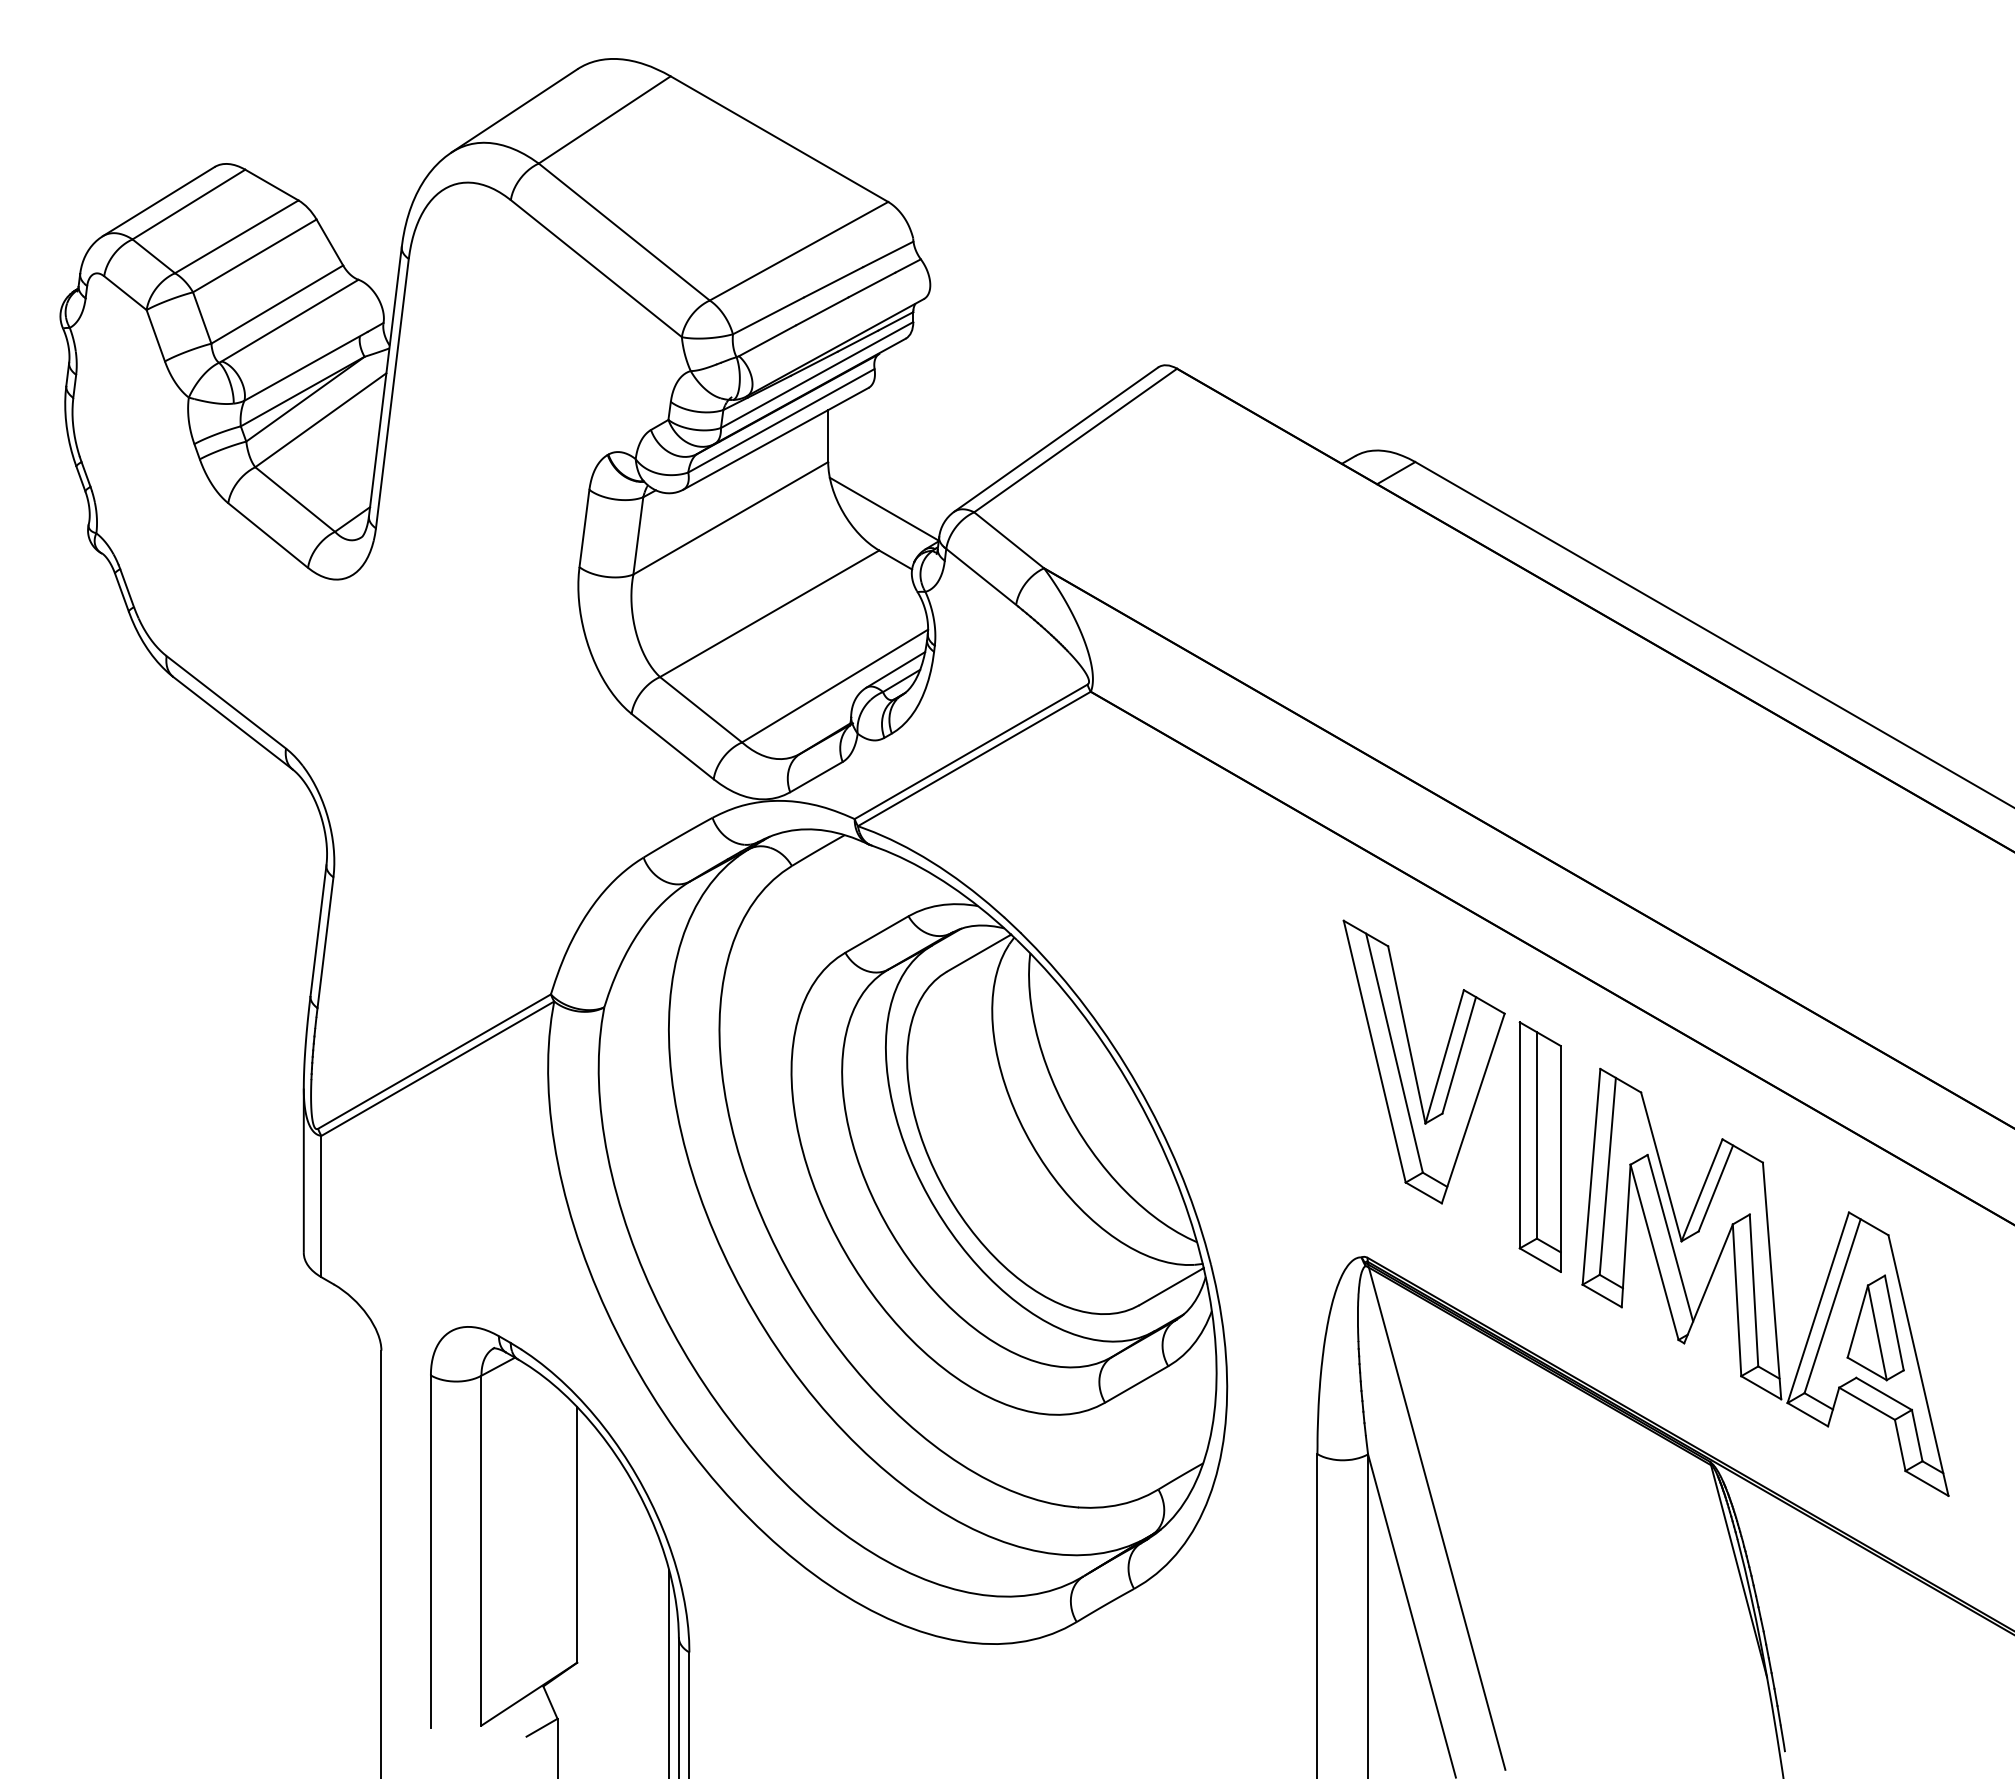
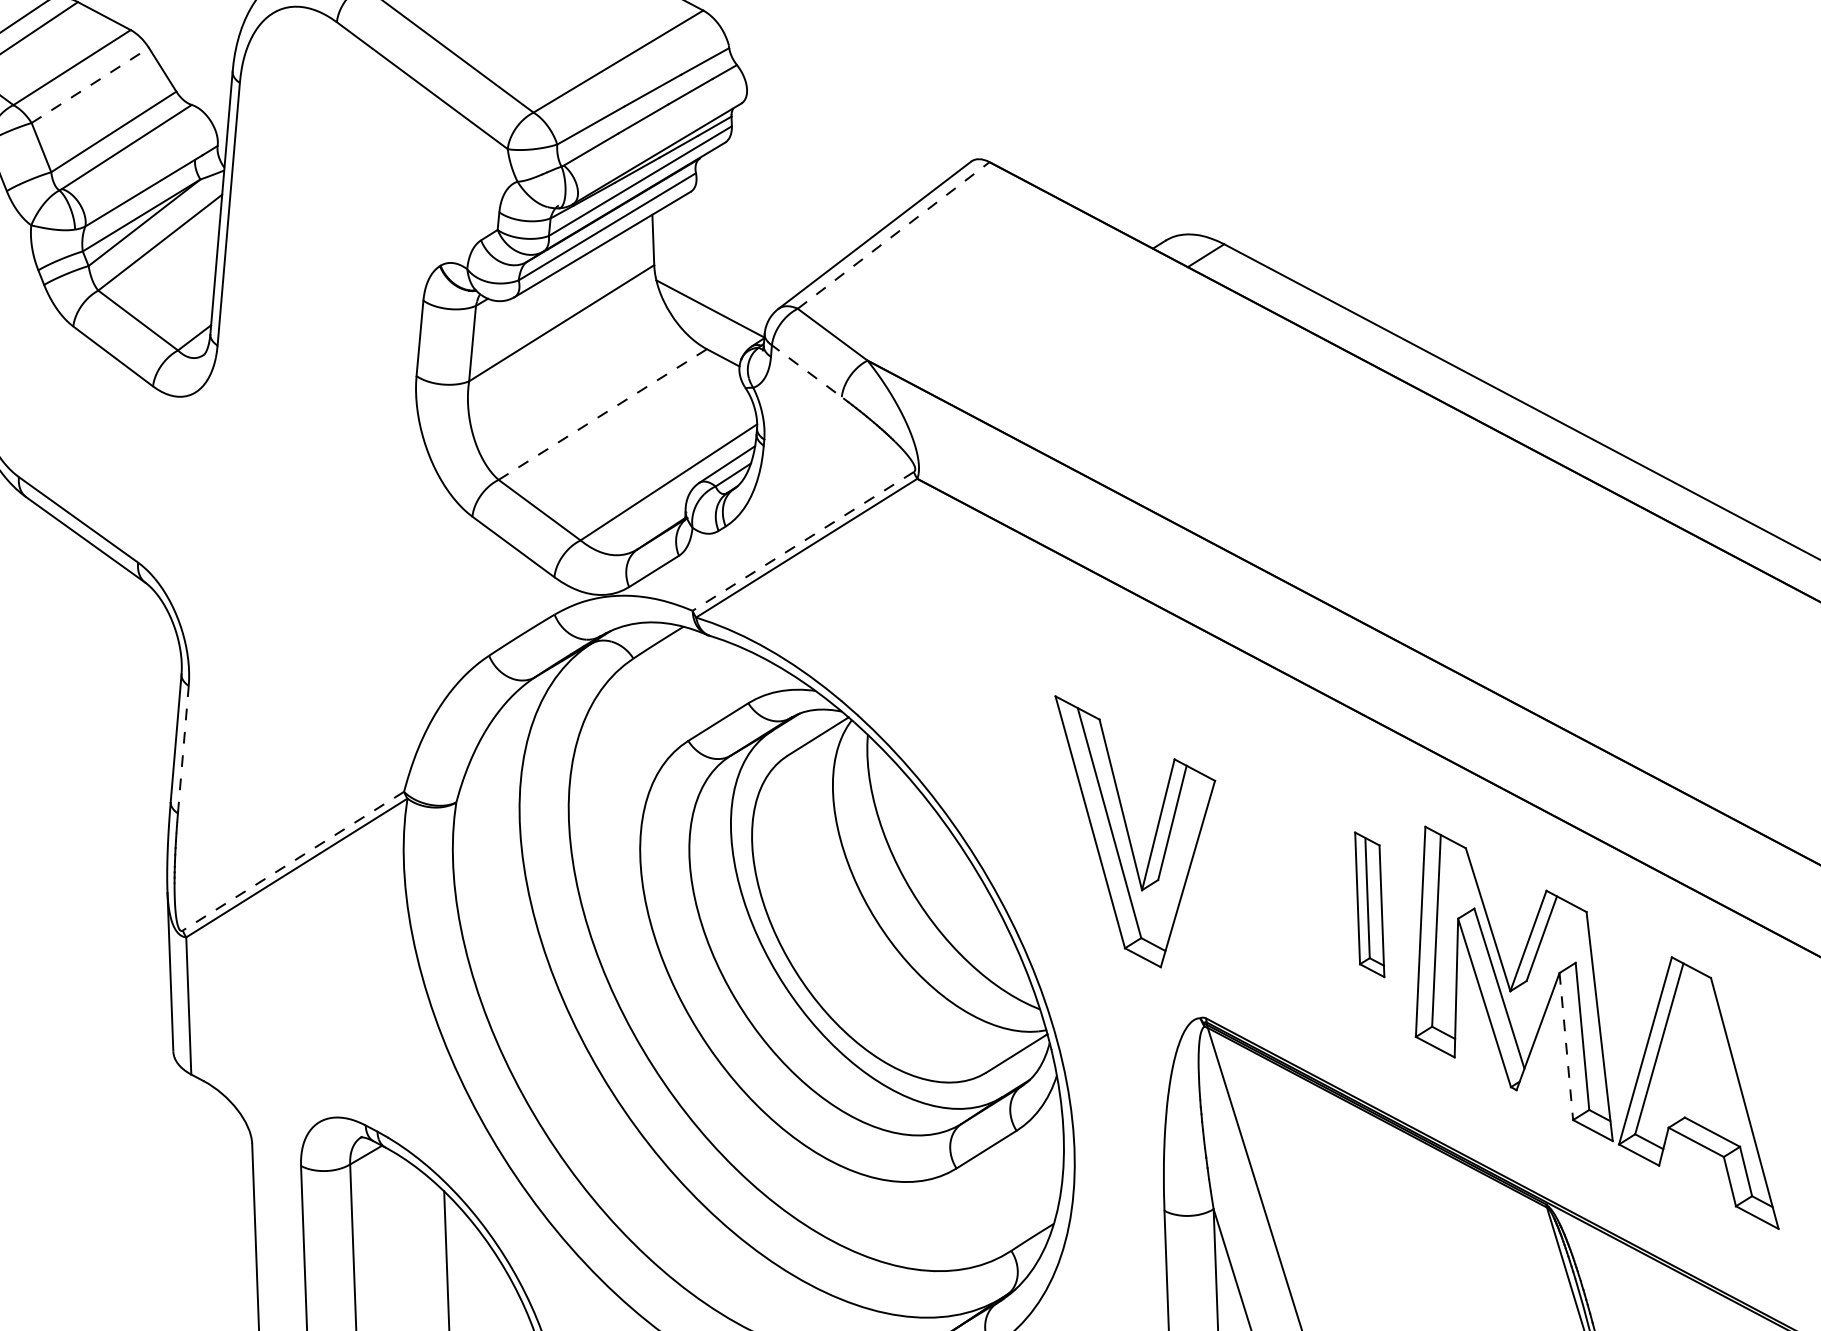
line: (254, 255) -> (89, 85), solid -> dashed
line: (1076, 440) -> (894, 235), solid -> dashed
line: (981, 577) -> (807, 371), solid -> dashed
line: (769, 613) -> (602, 414), solid -> dashed
line: (970, 752) -> (802, 542), solid -> dashed
line: (325, 942) -> (183, 749), solid -> dashed
line: (434, 1061) -> (293, 861), solid -> dashed
part: (1414, 1065) -> (1129, 834), moved
part: (1539, 1146) -> (1369, 904), size x0.6
line: (1737, 1300) -> (1566, 1046), solid -> dashed
part: (1875, 1327) -> (1701, 1068), removed

